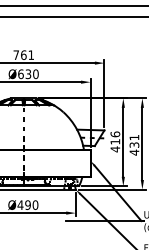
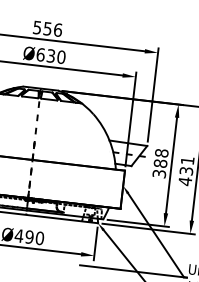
text: (23, 55) -> (47, 29), 761 -> 556
text: (115, 141) -> (160, 163), 416 -> 388

